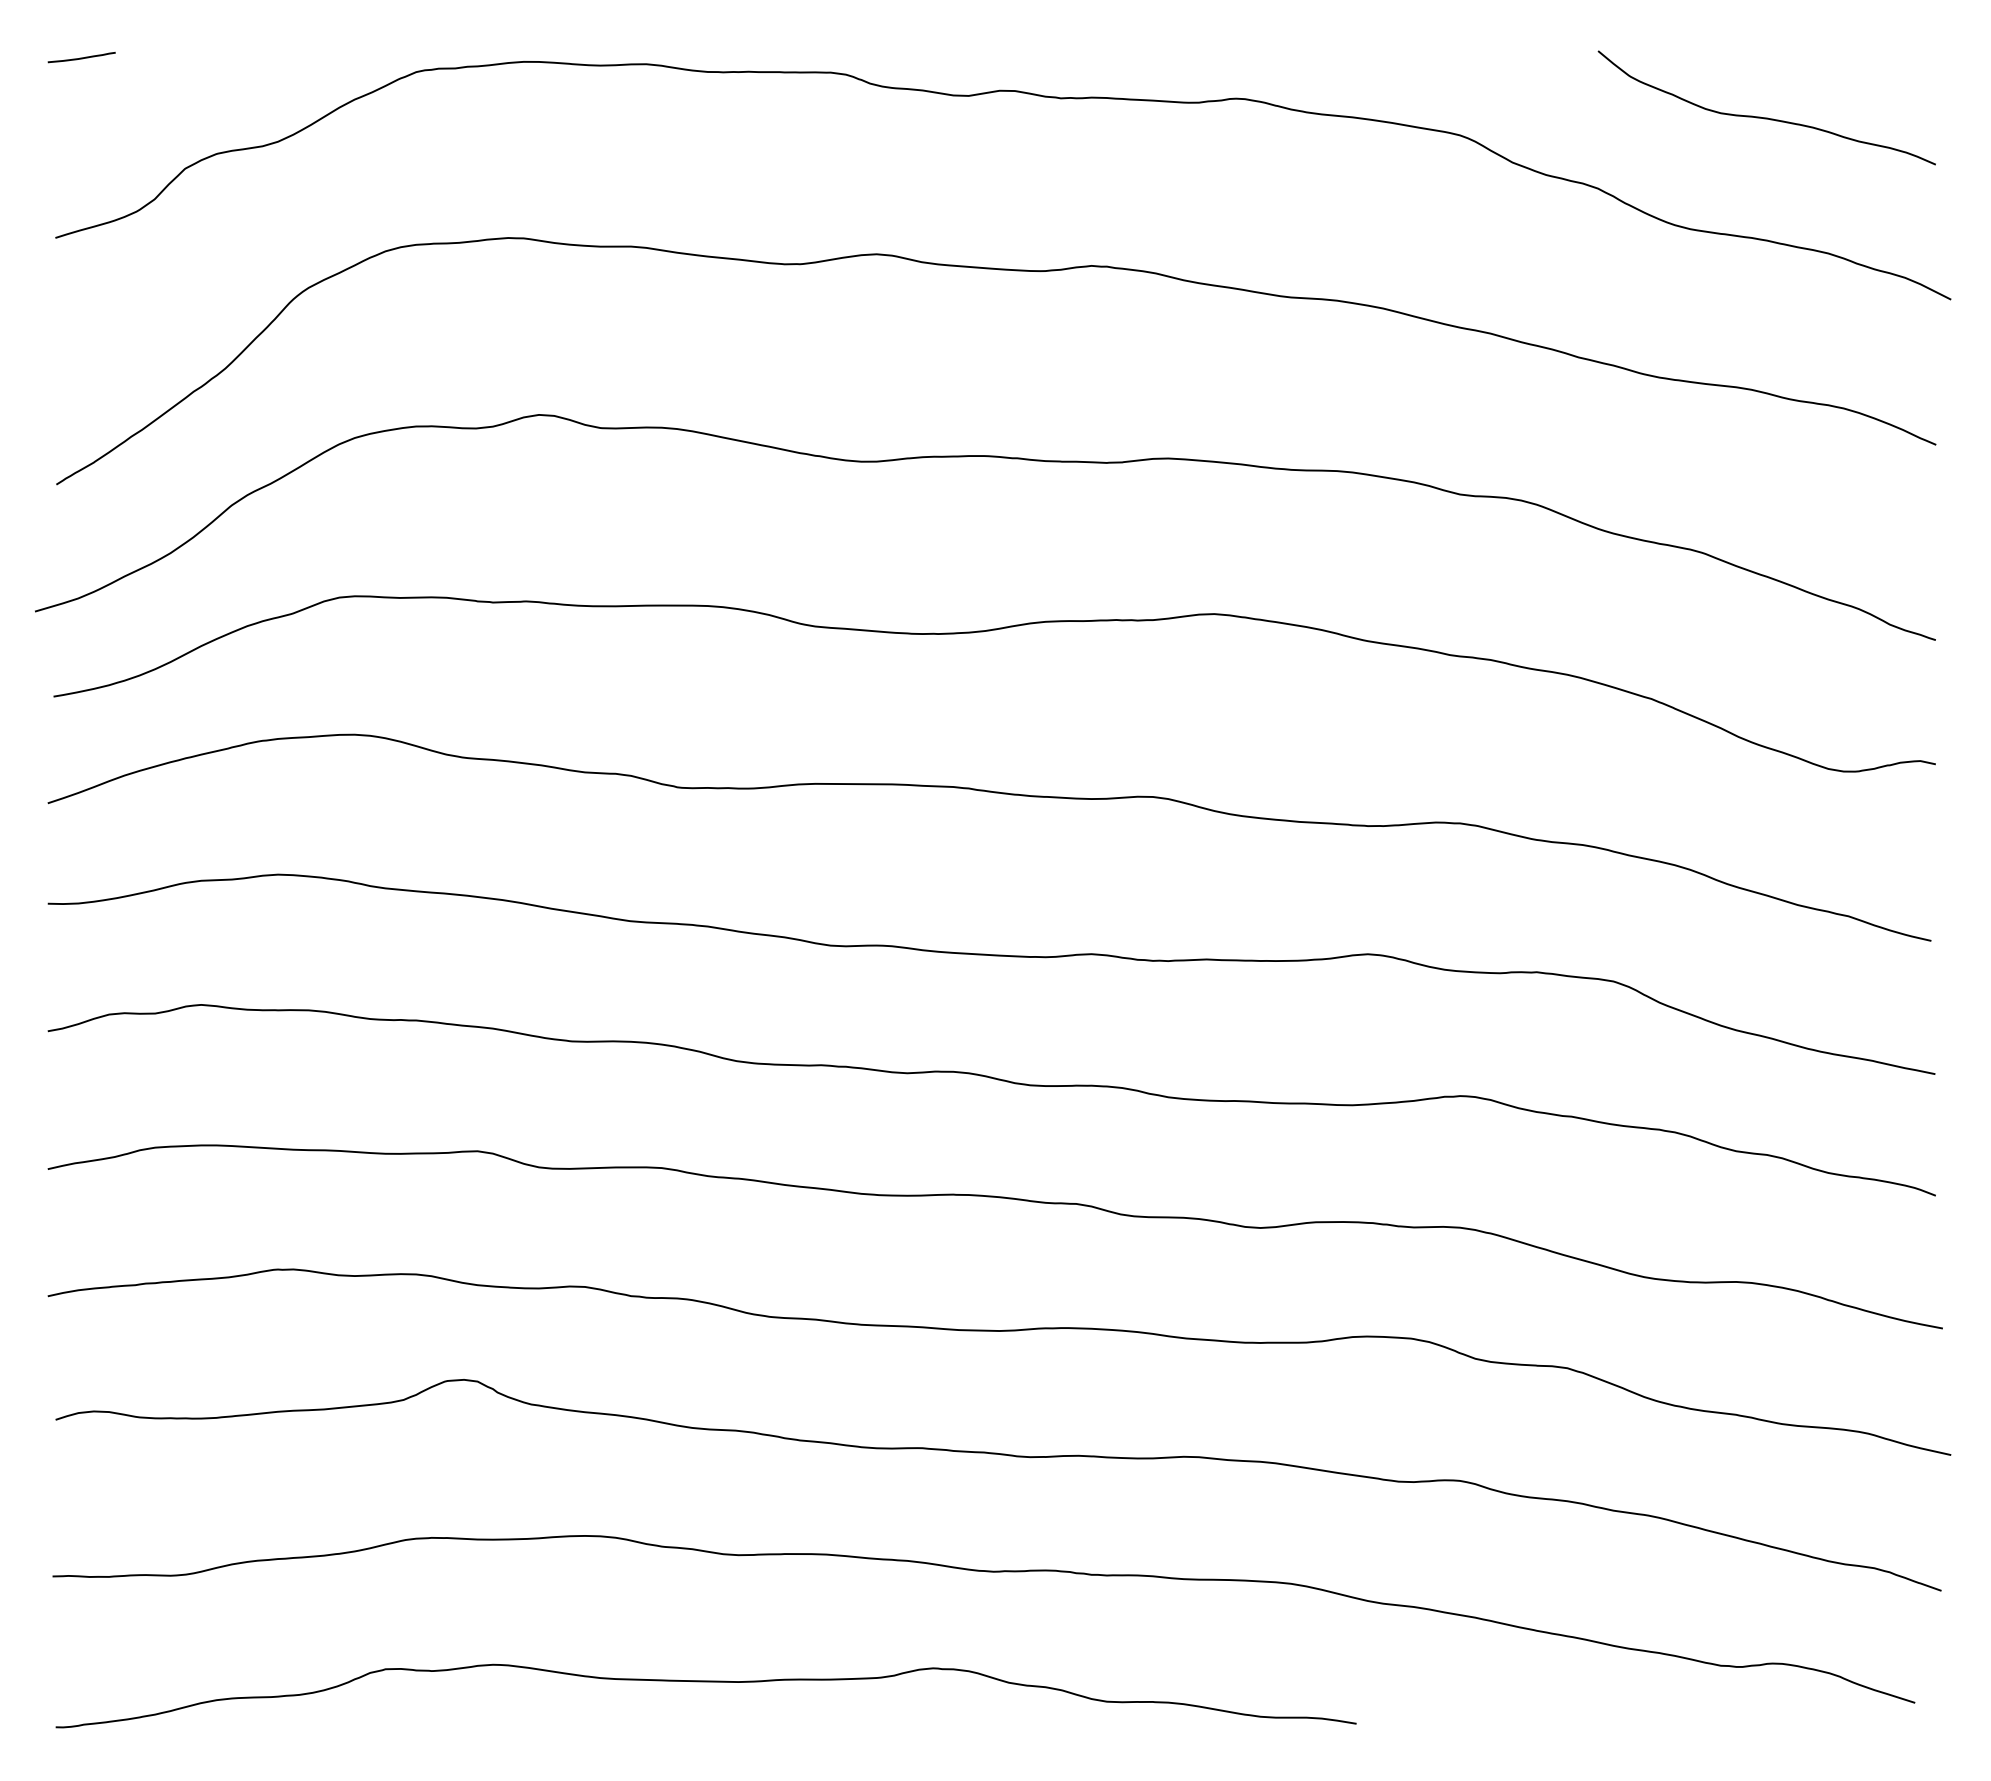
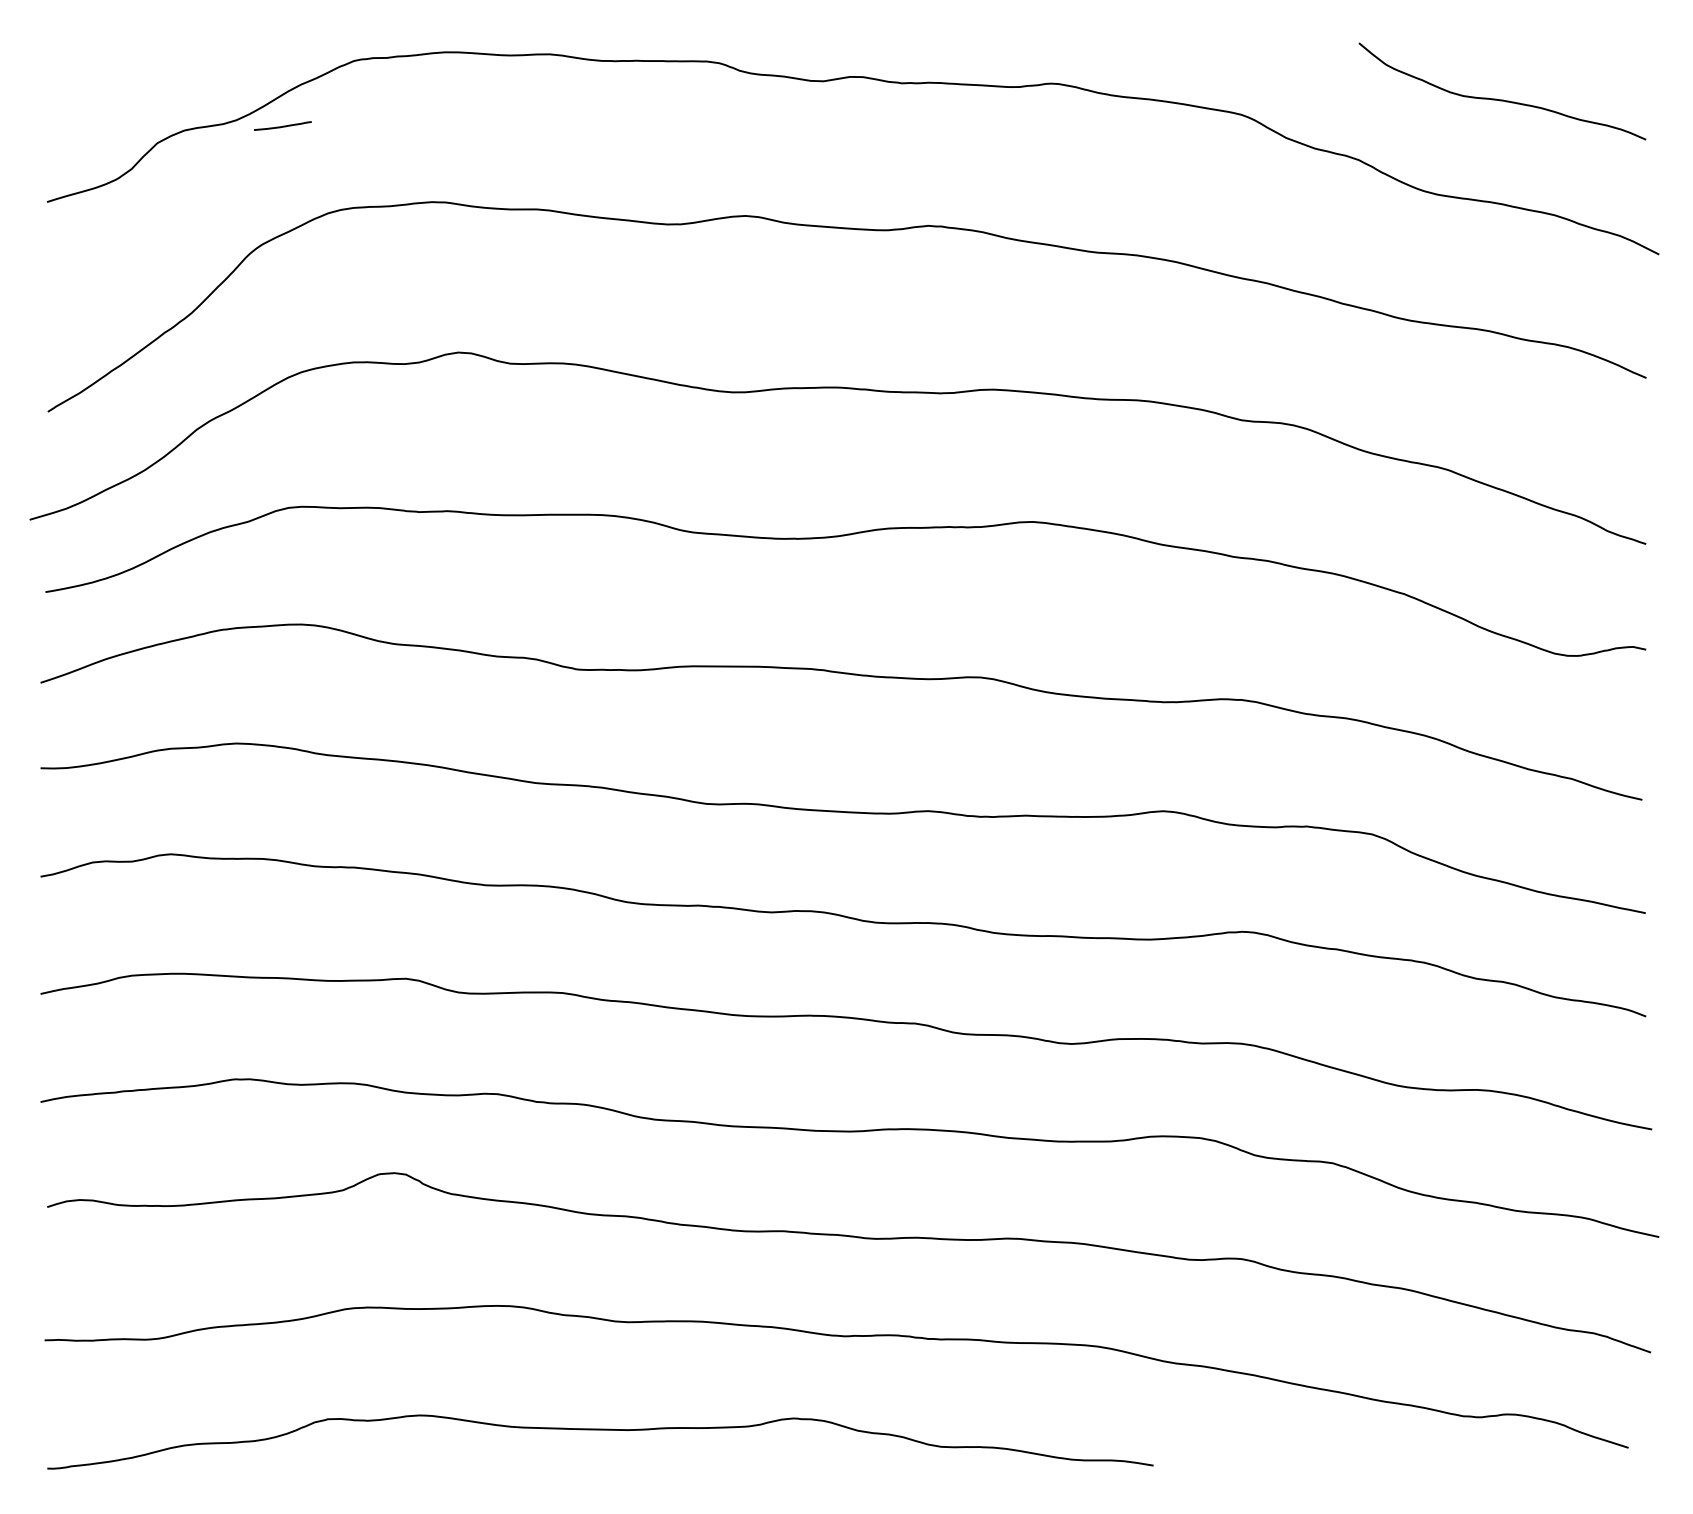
line: (81, 57) -> (282, 126), moved

